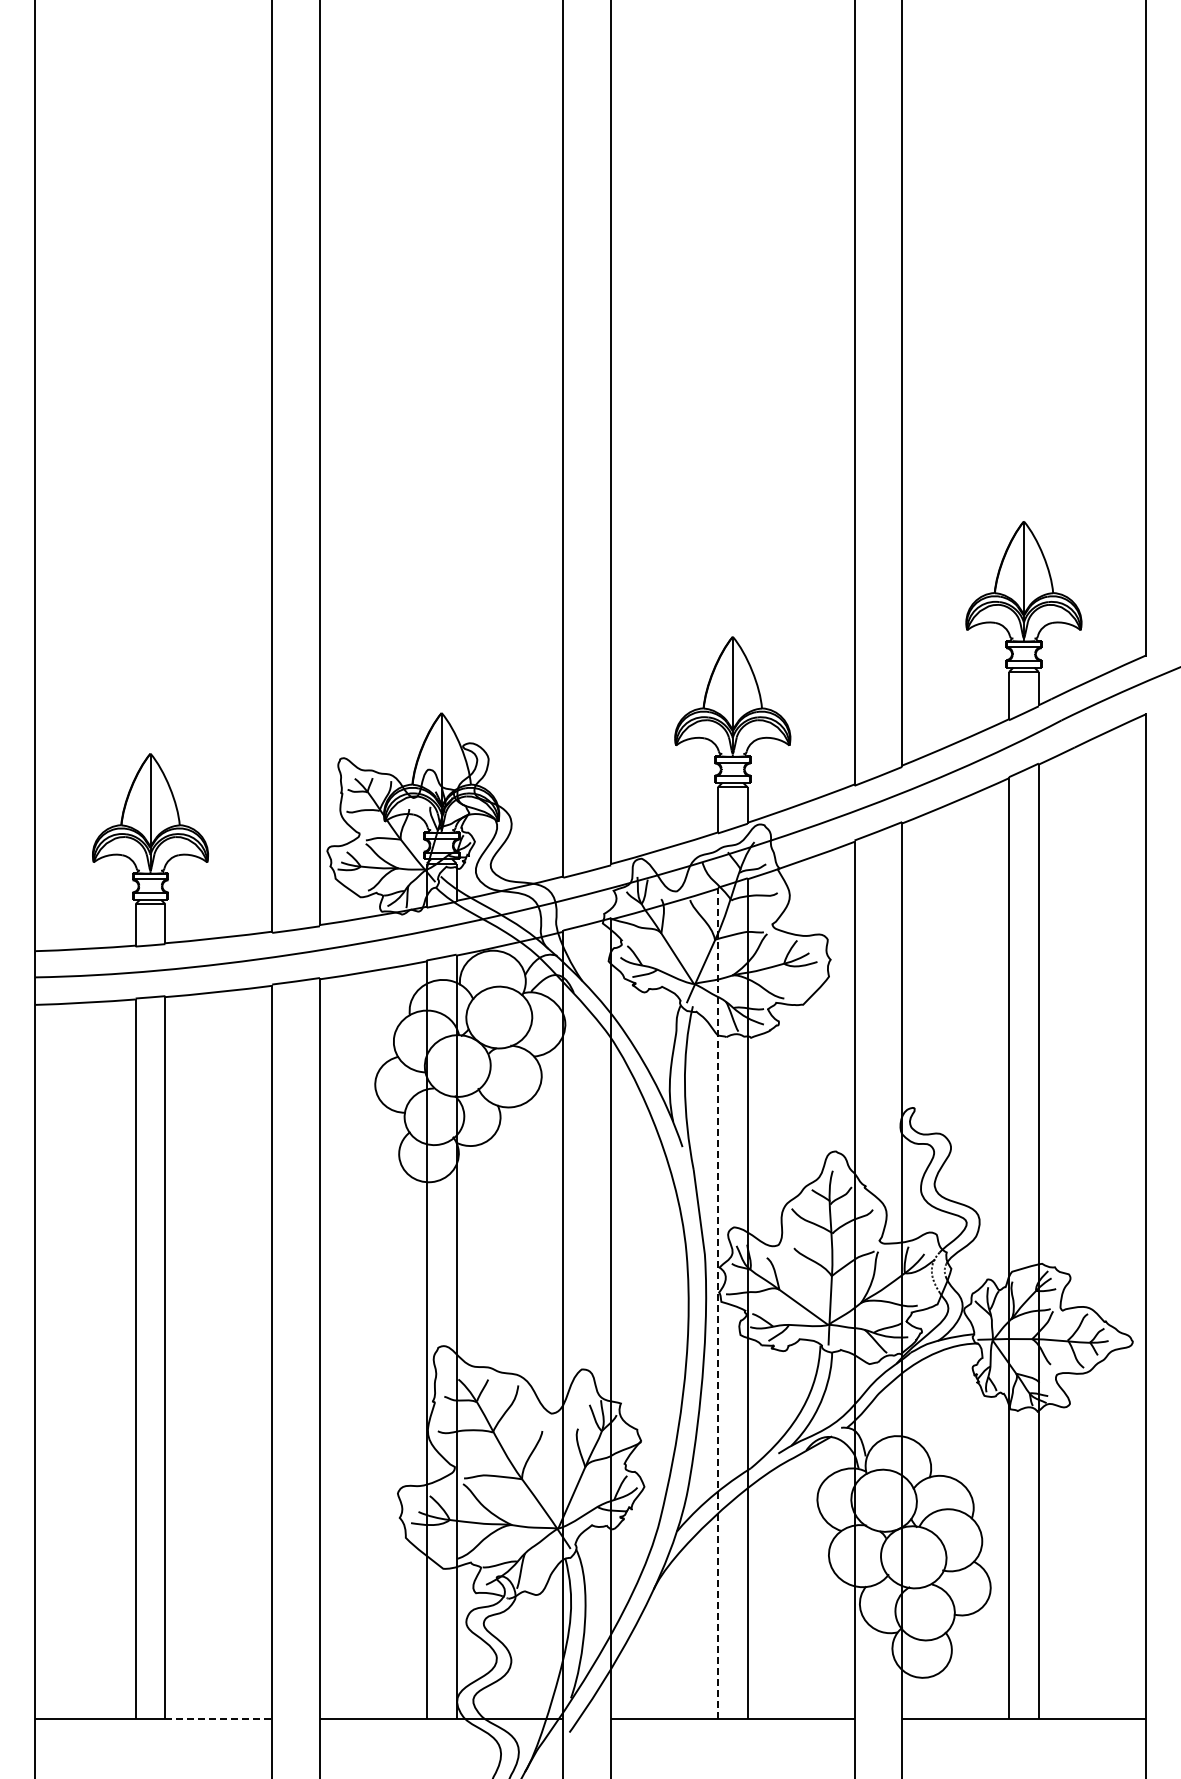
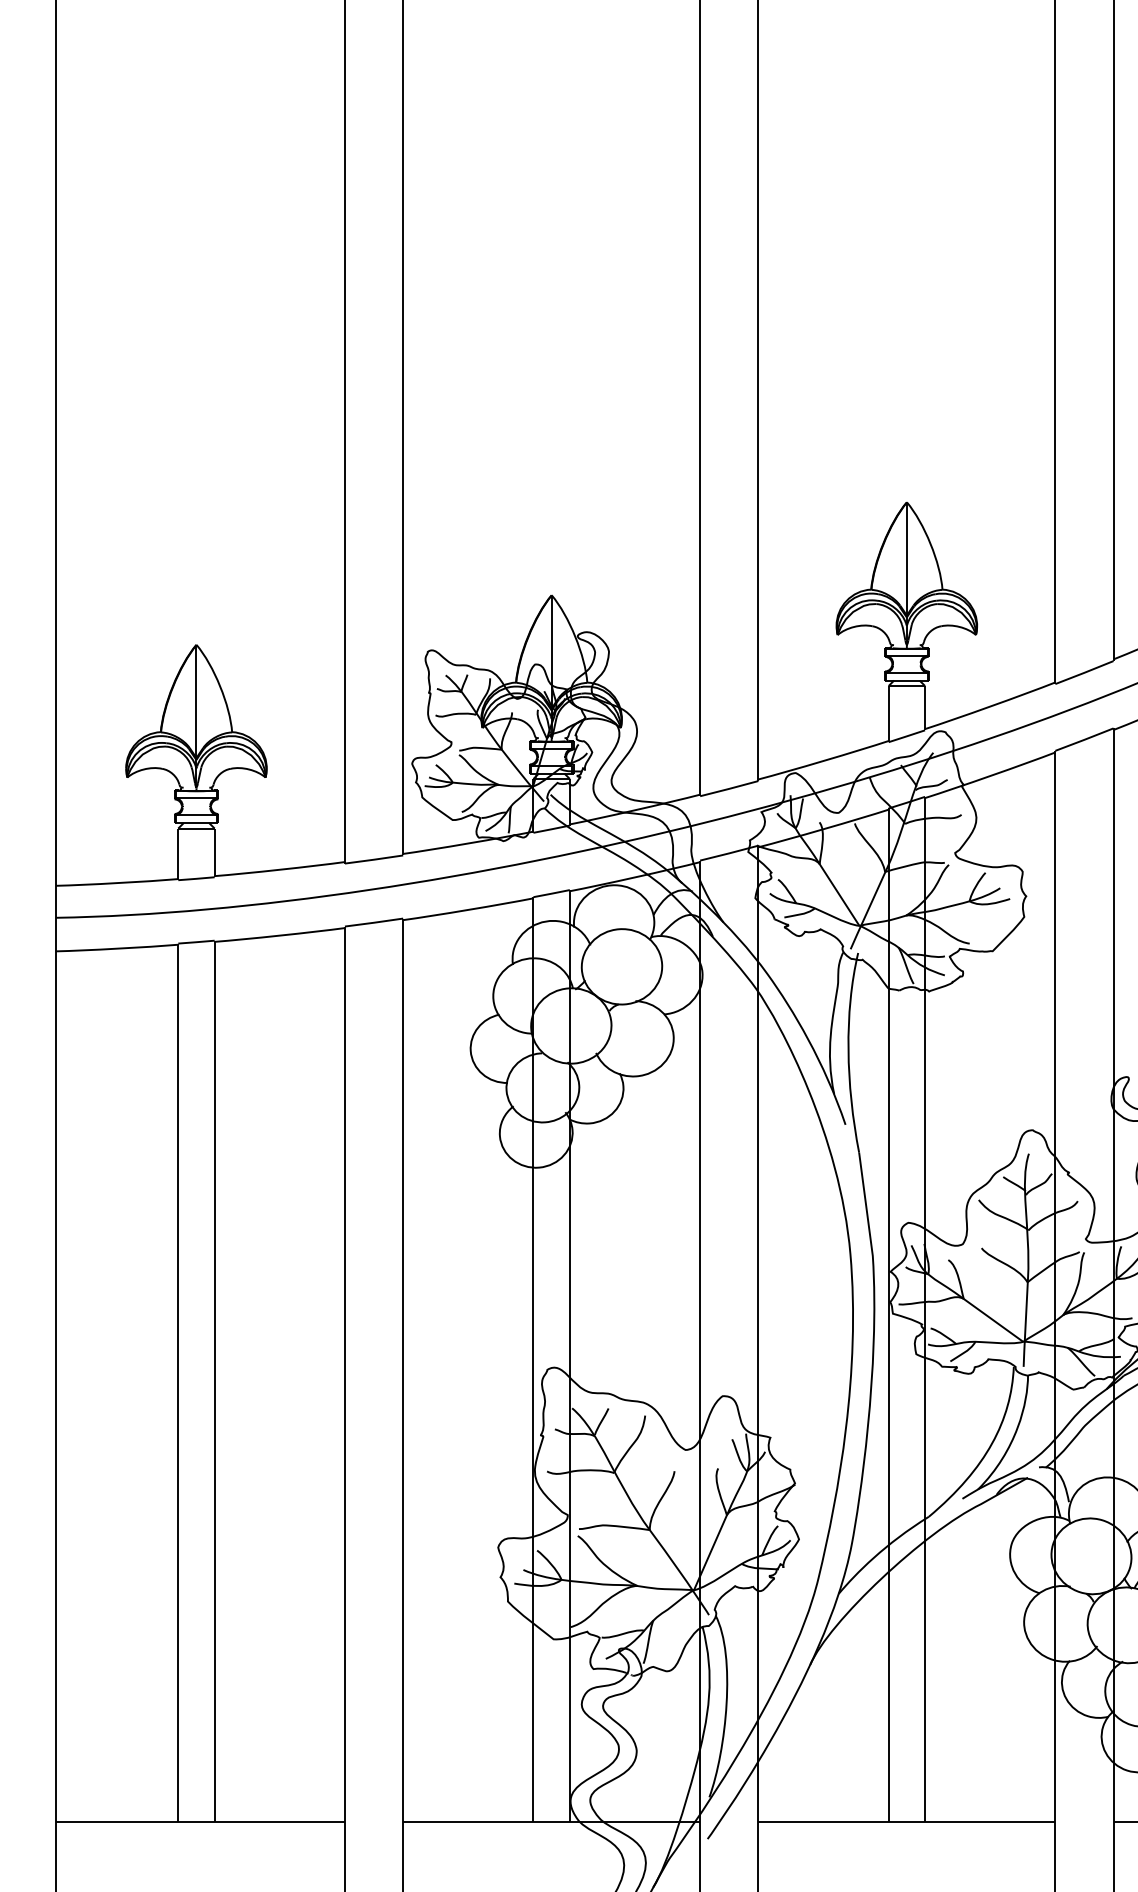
line: (717, 1302) -> (888, 1314), dashed -> solid
line: (219, 1718) -> (280, 1821), dashed -> solid

